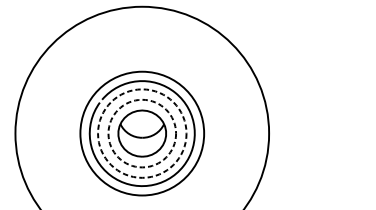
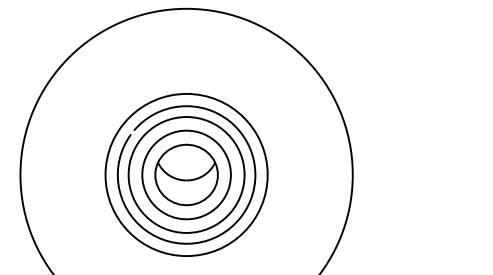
circle: (142, 133) -> (186, 174), dashed -> solid
circle: (142, 133) -> (186, 174), dashed -> solid

